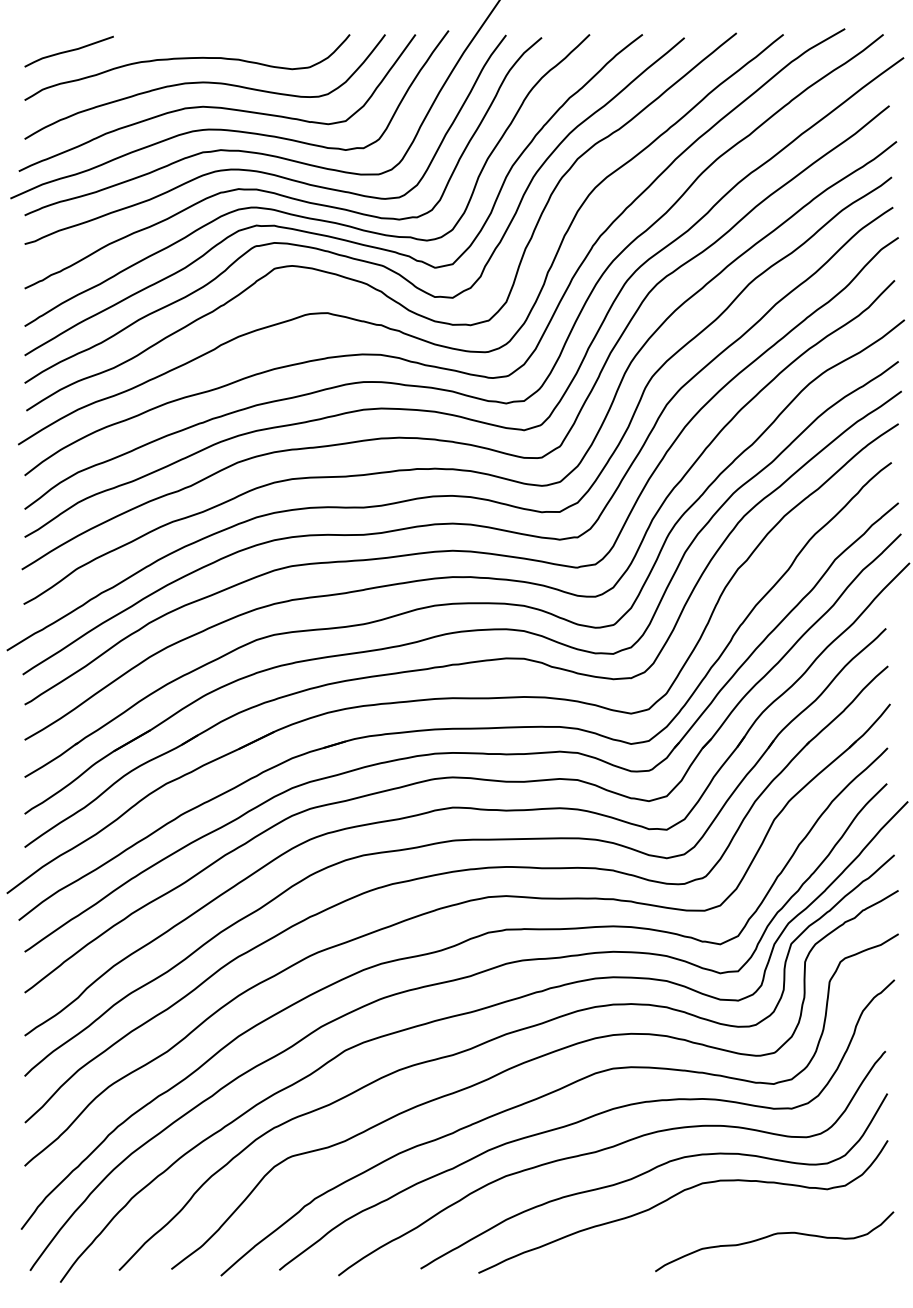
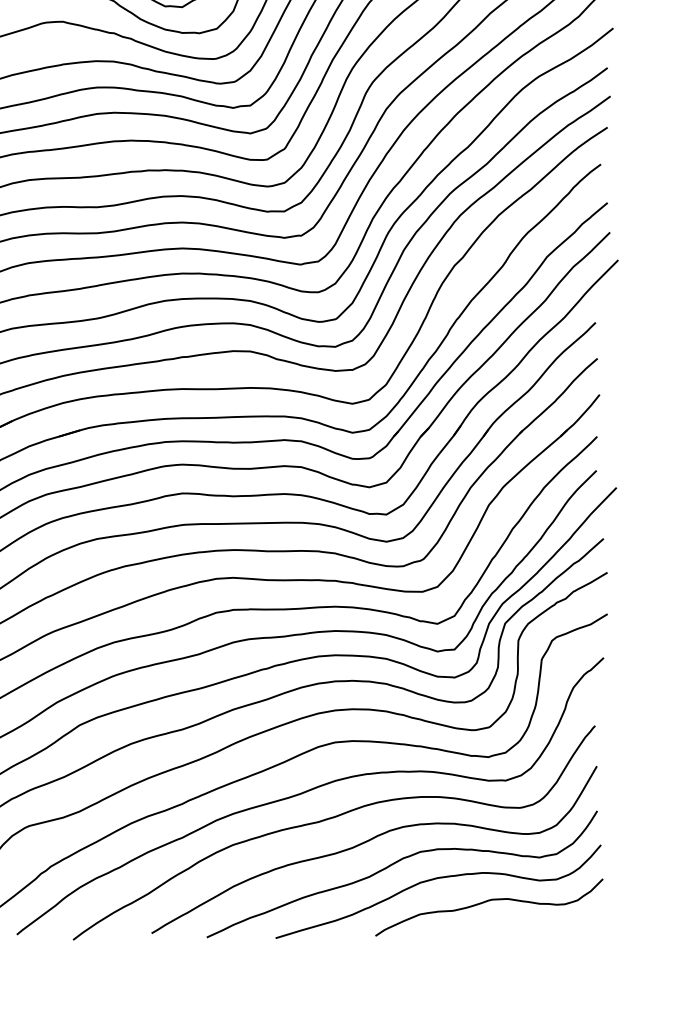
curve: (718, 1212) -> (435, 879), added

